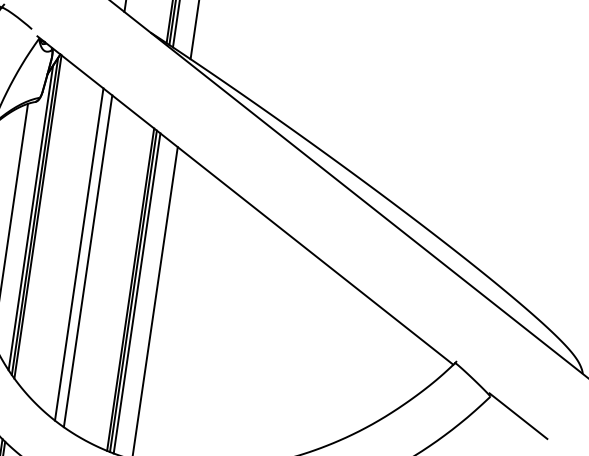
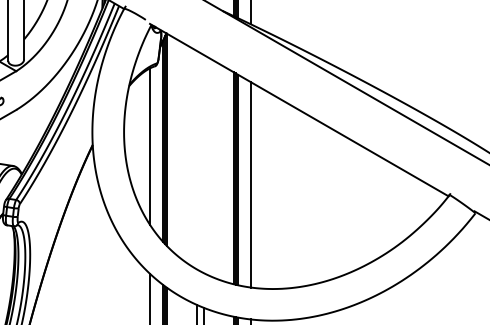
line: (79, 254) -> (197, 160), removed
line: (87, 260) -> (203, 163), removed

